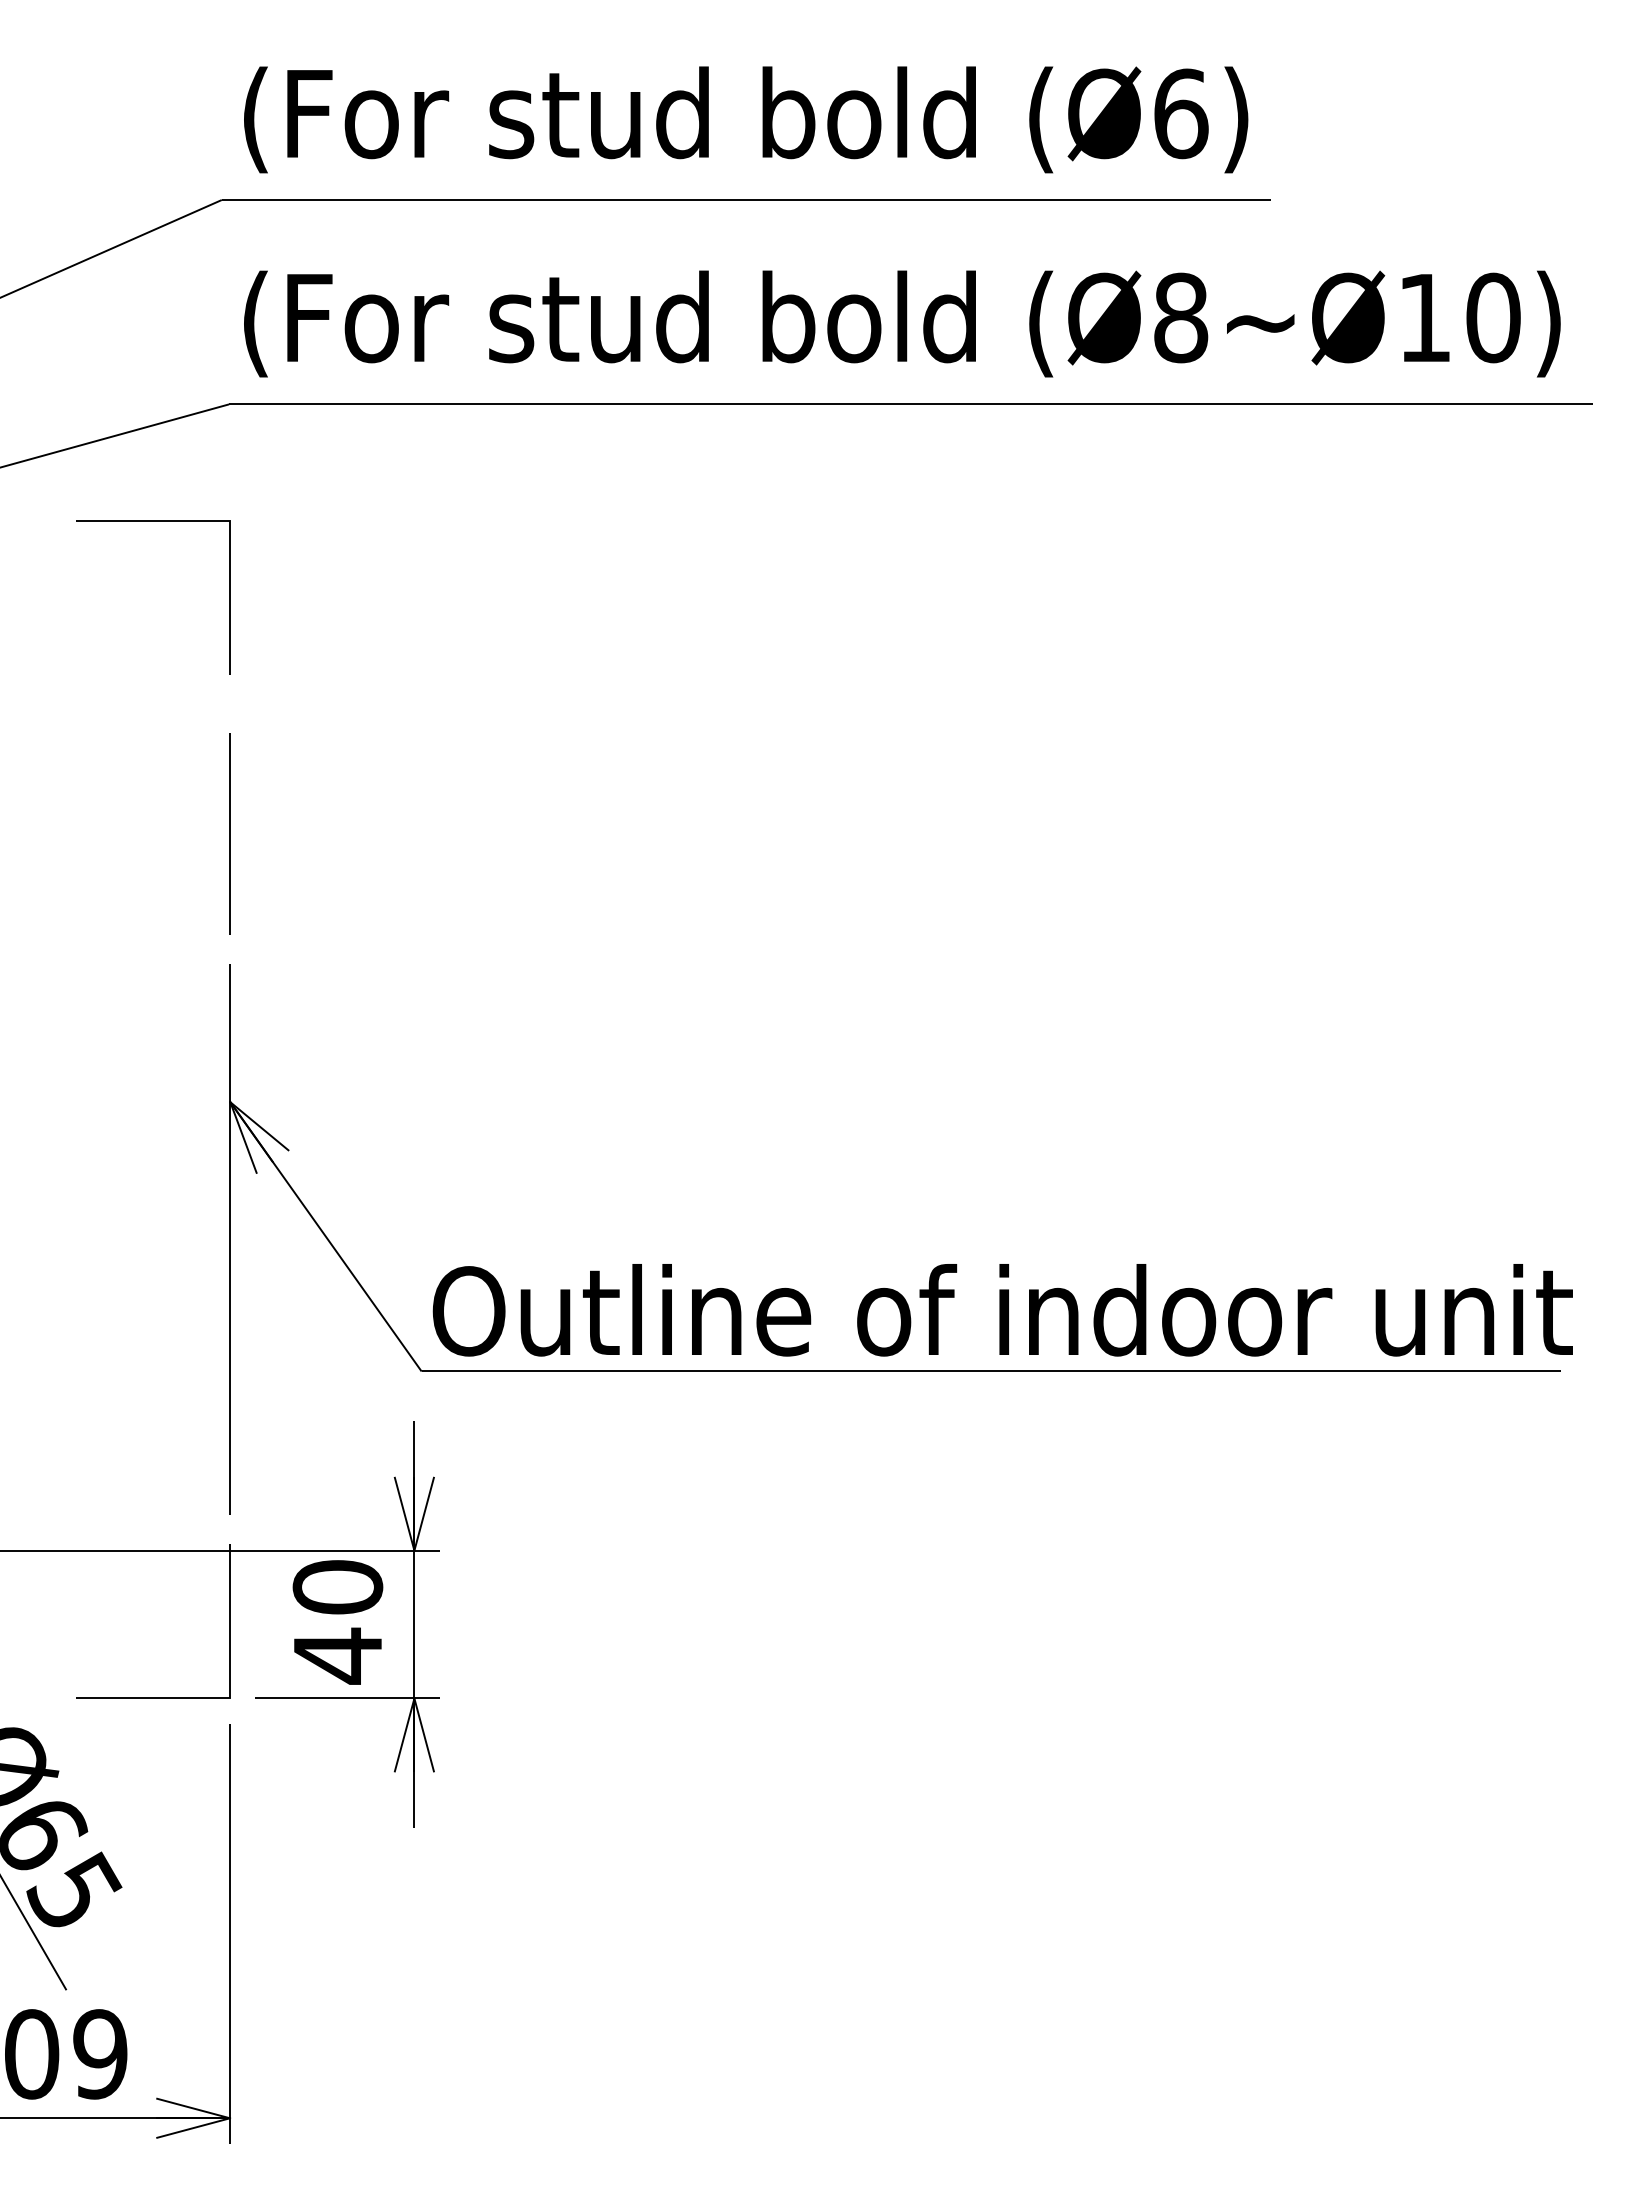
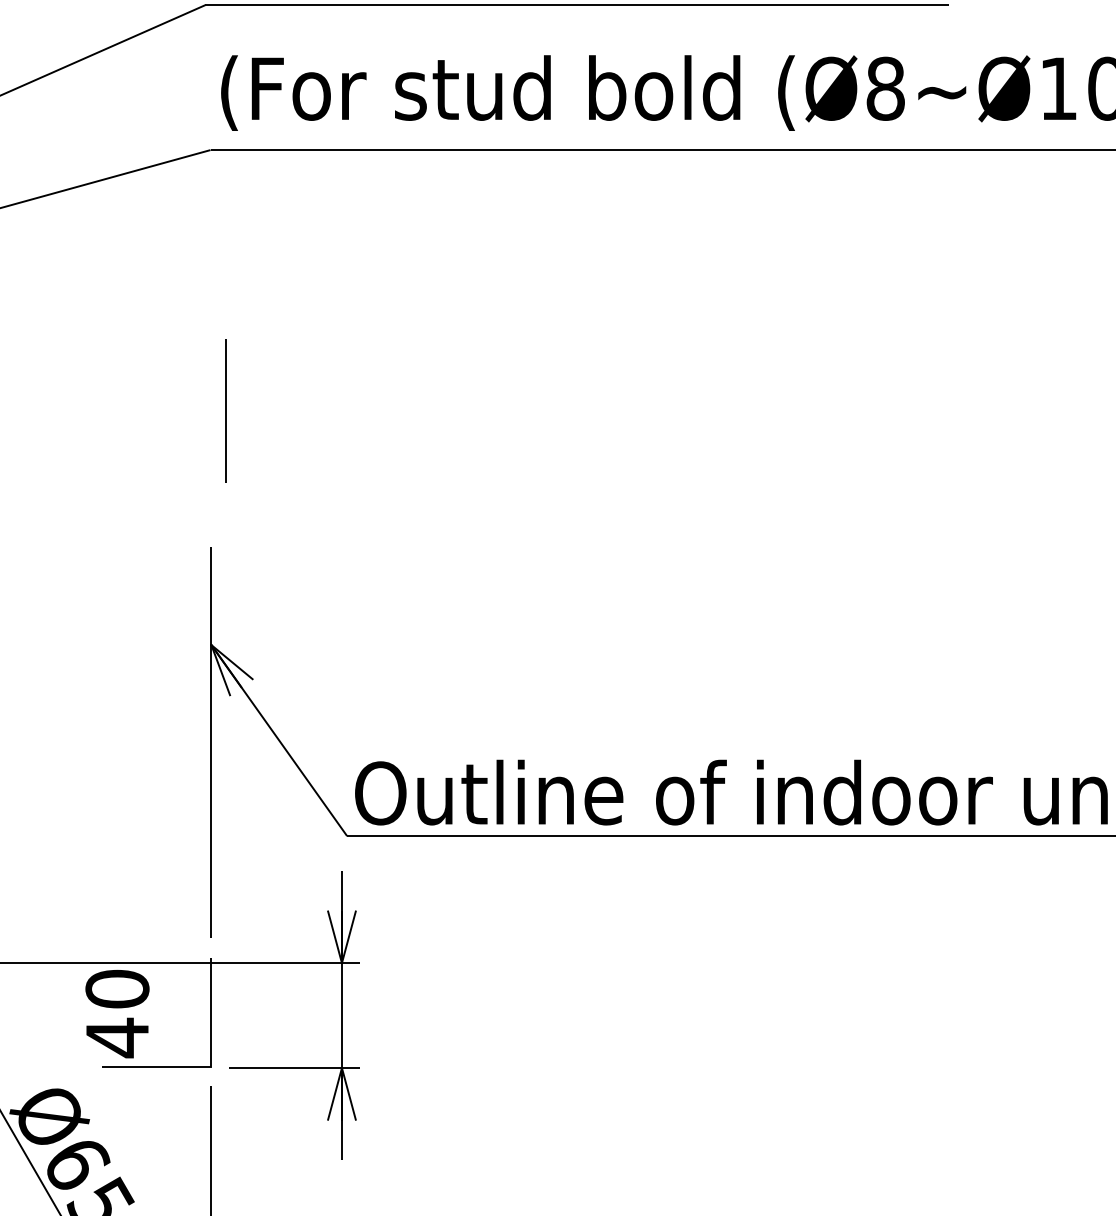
line: (153, 521) -> (156, 233), removed
line: (229, 833) -> (225, 410), moved
text: (337, 1622) -> (117, 1014), moved

